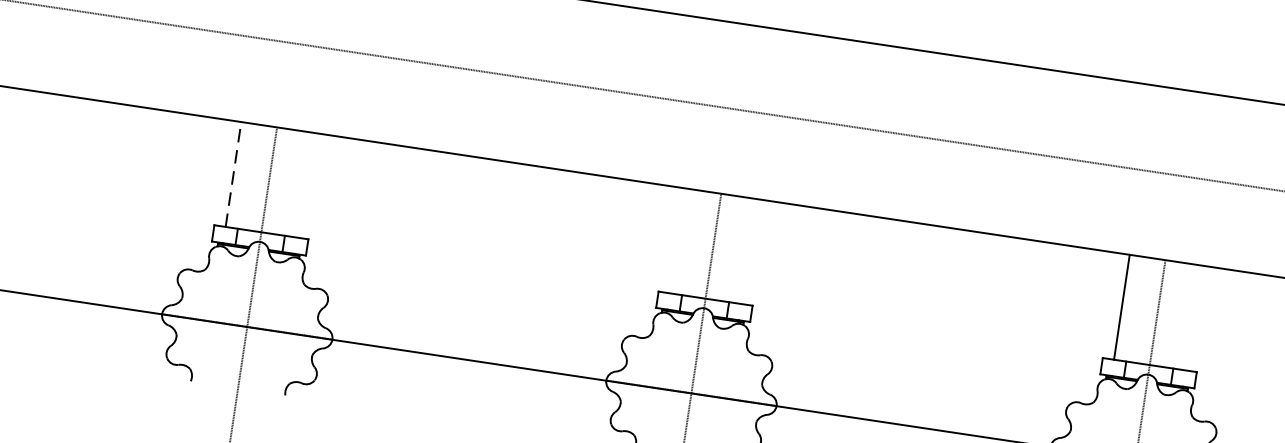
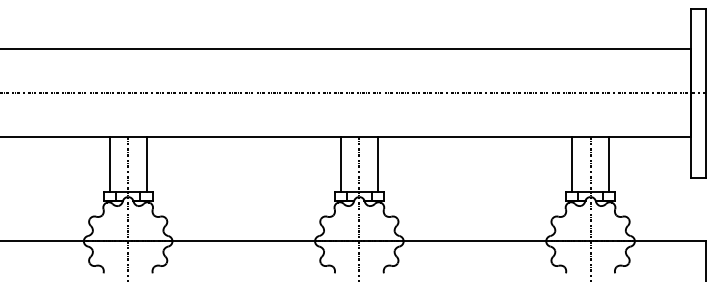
line: (233, 173) -> (109, 164), dashed -> solid
line: (304, 184) -> (146, 164), added
line: (677, 240) -> (340, 164), added
line: (748, 250) -> (377, 164), added
line: (1194, 317) -> (609, 164), added

